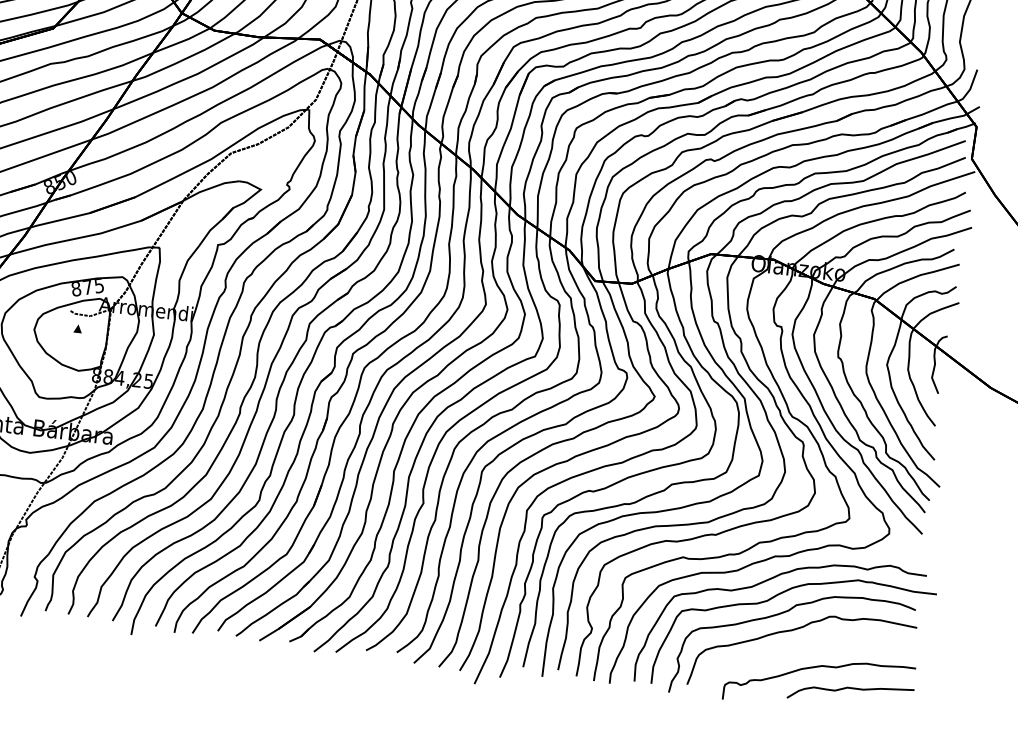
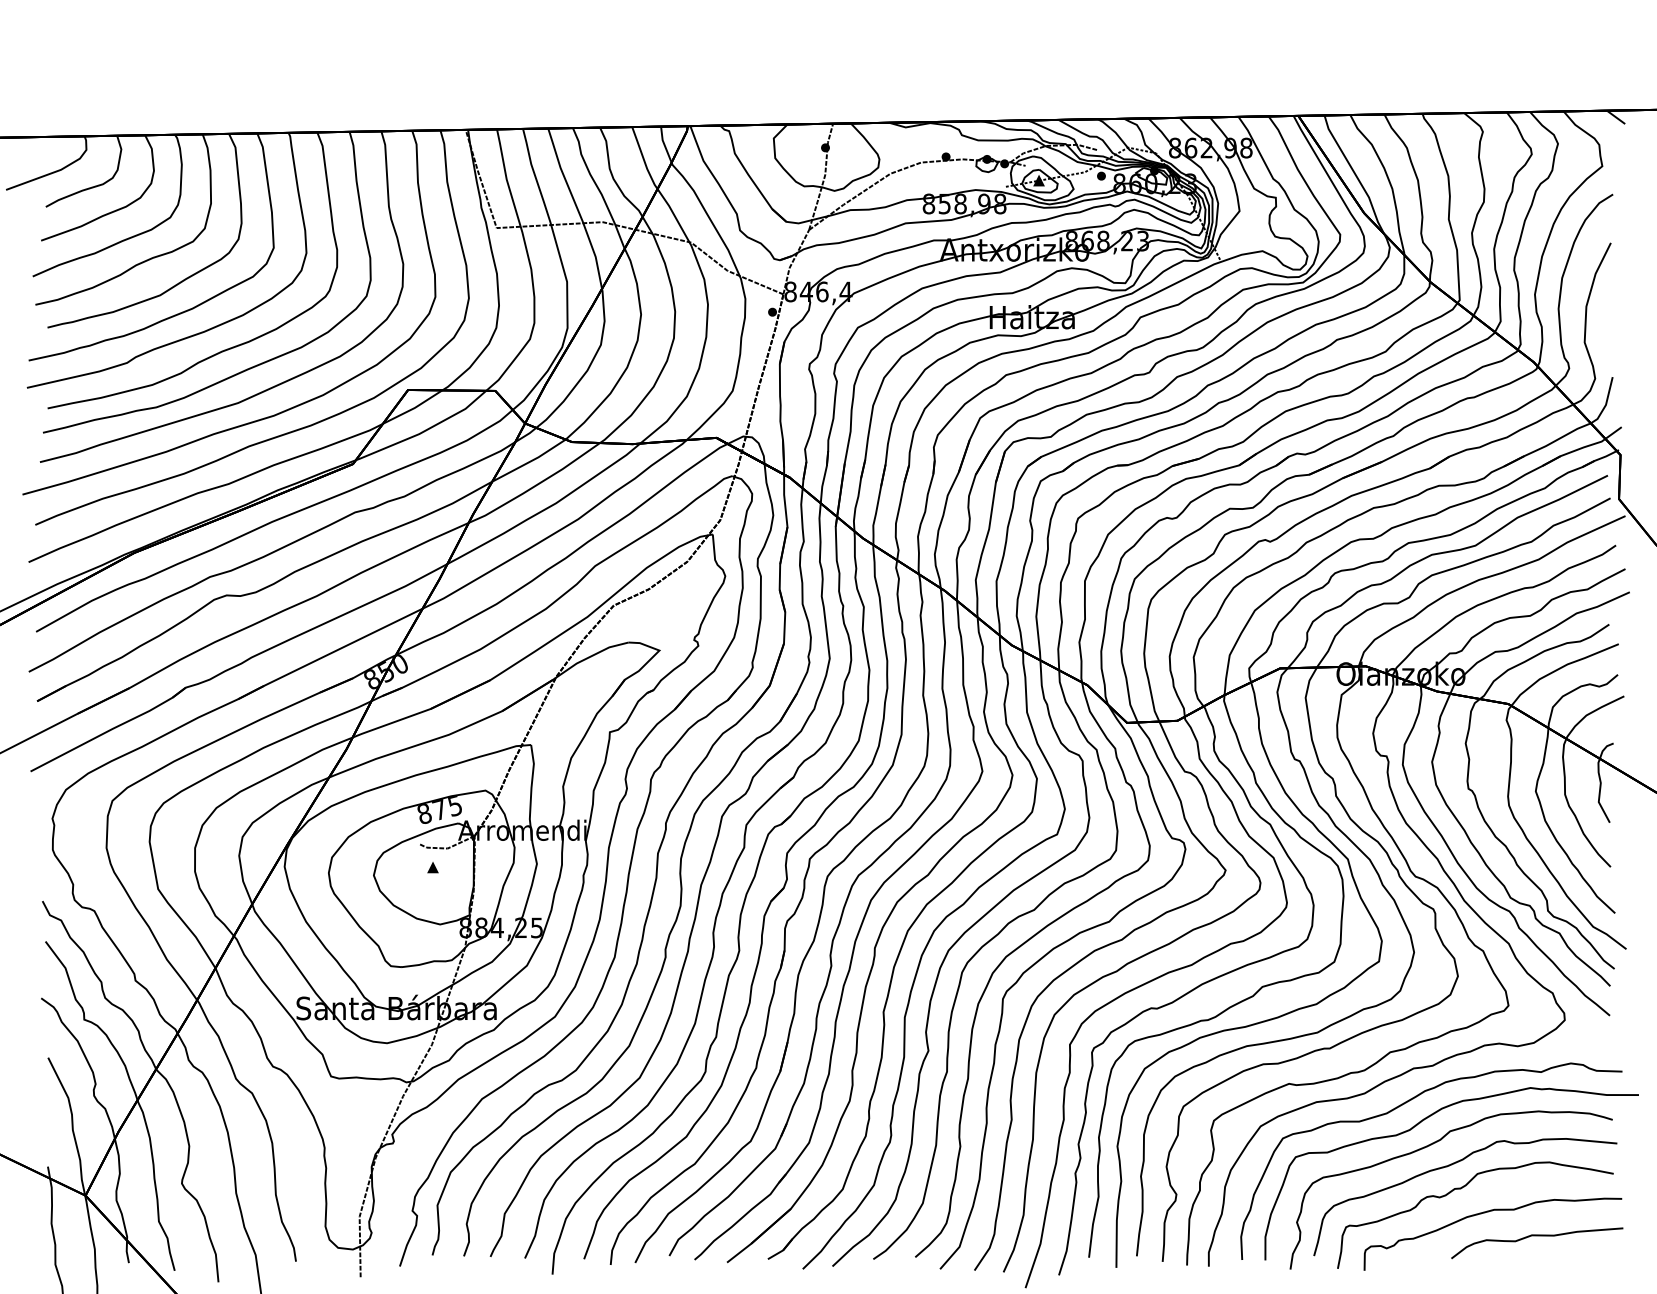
curve: (800, 647) -> (1462, 1188), added

